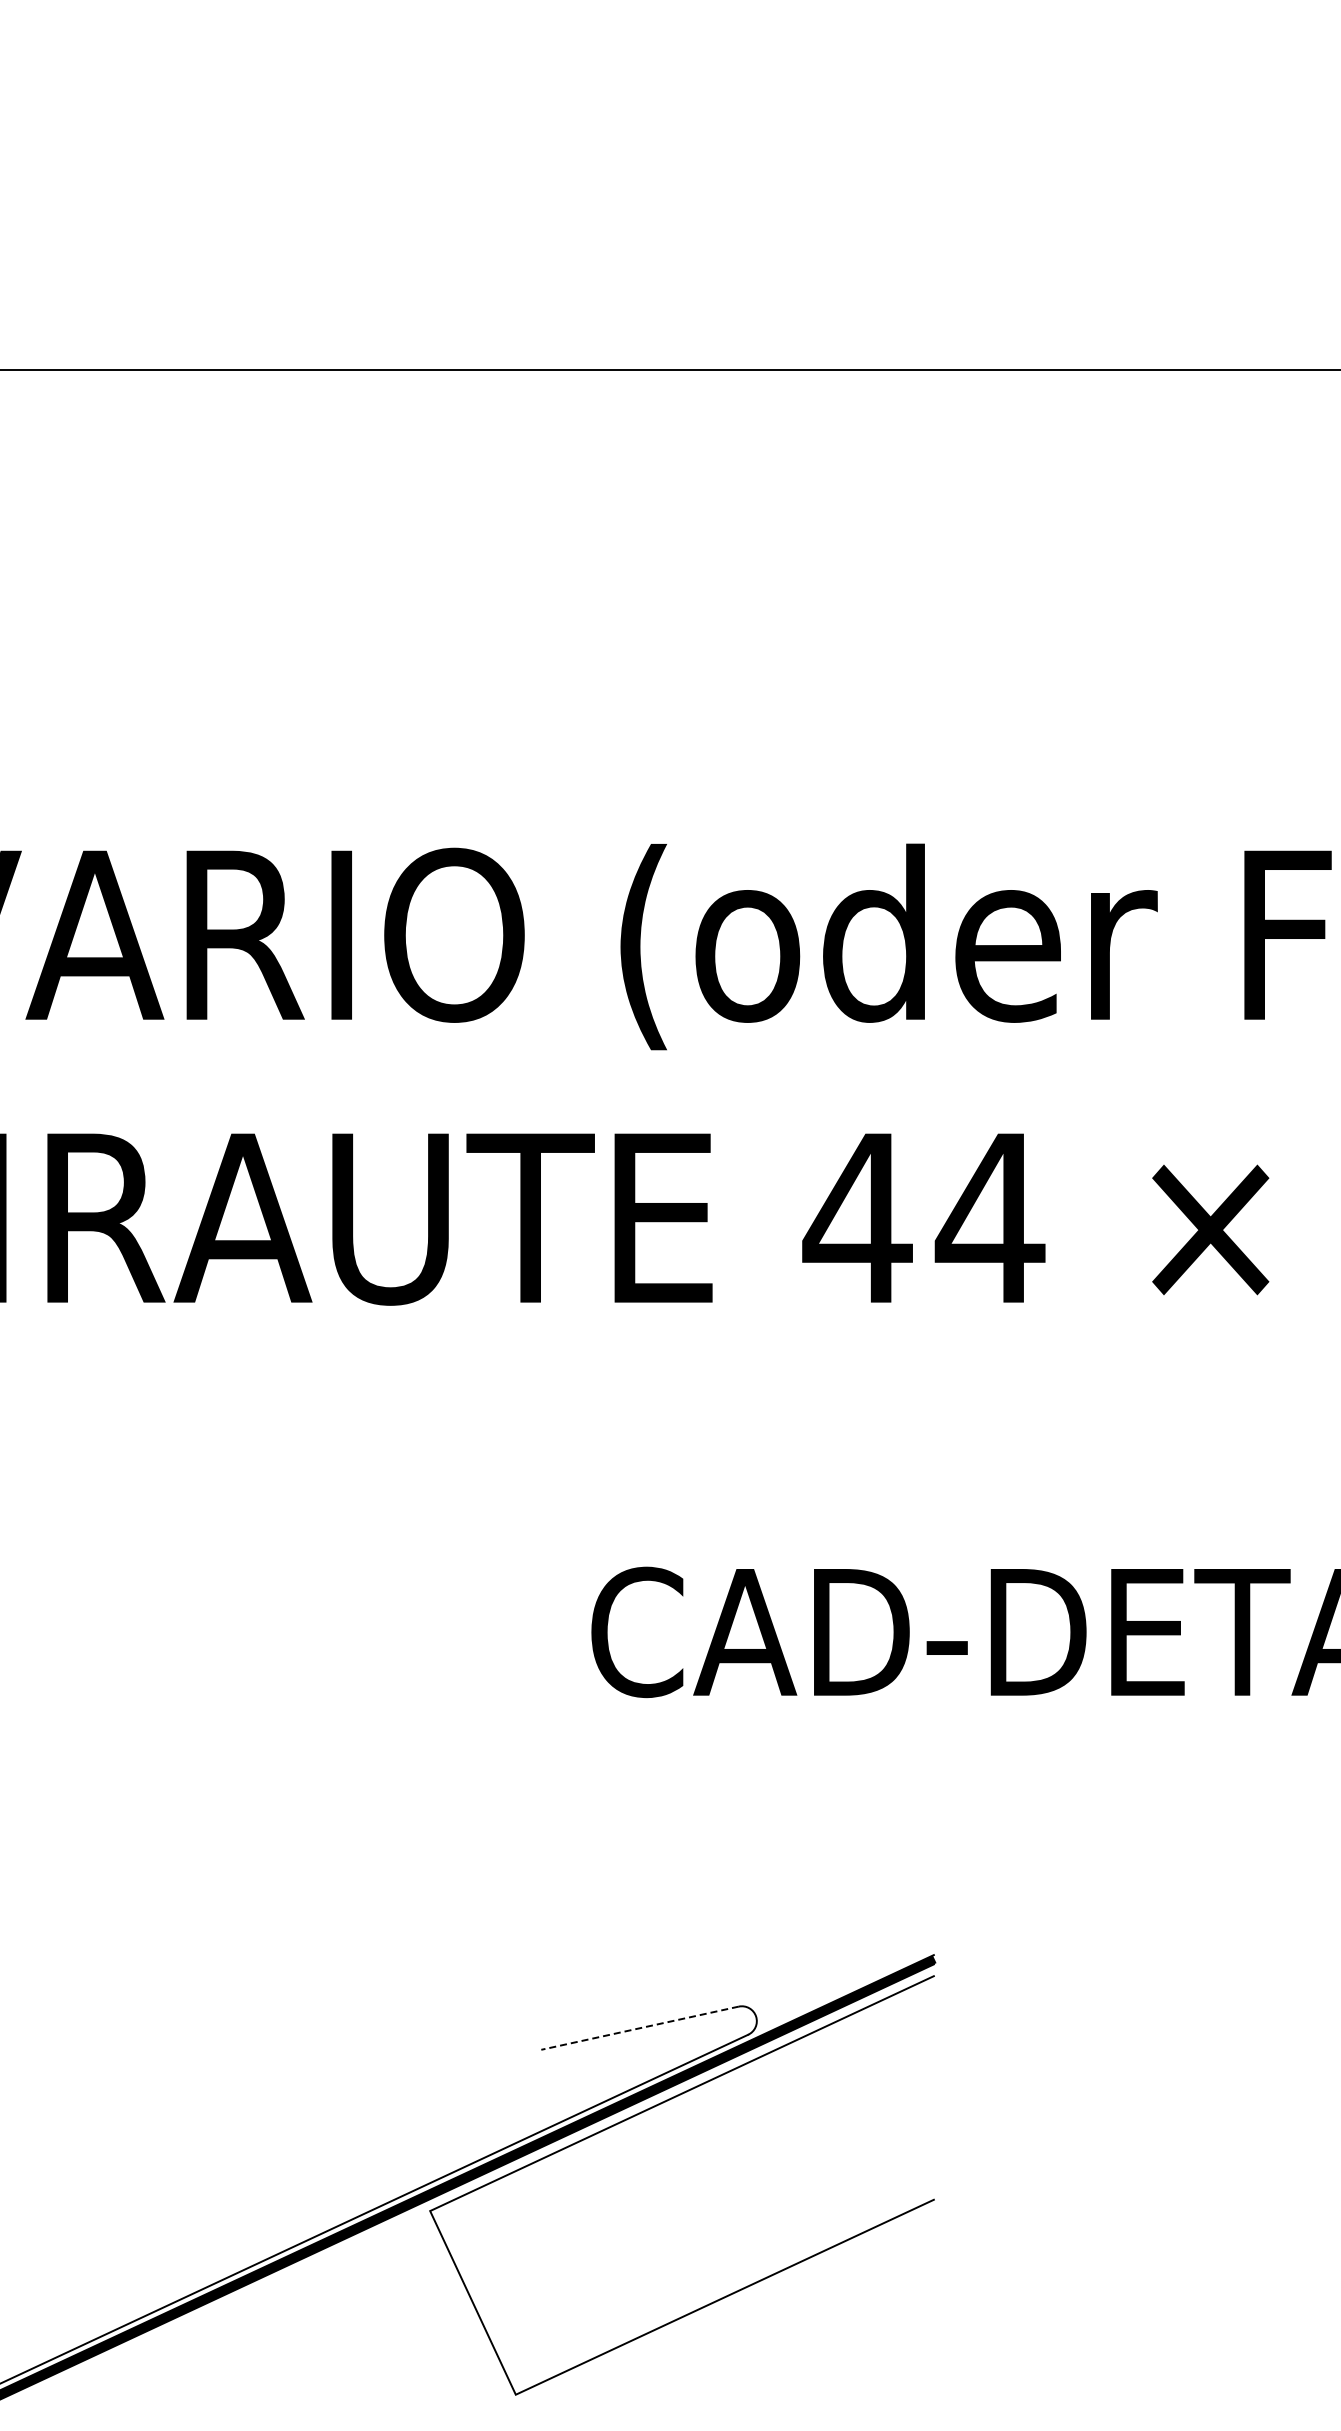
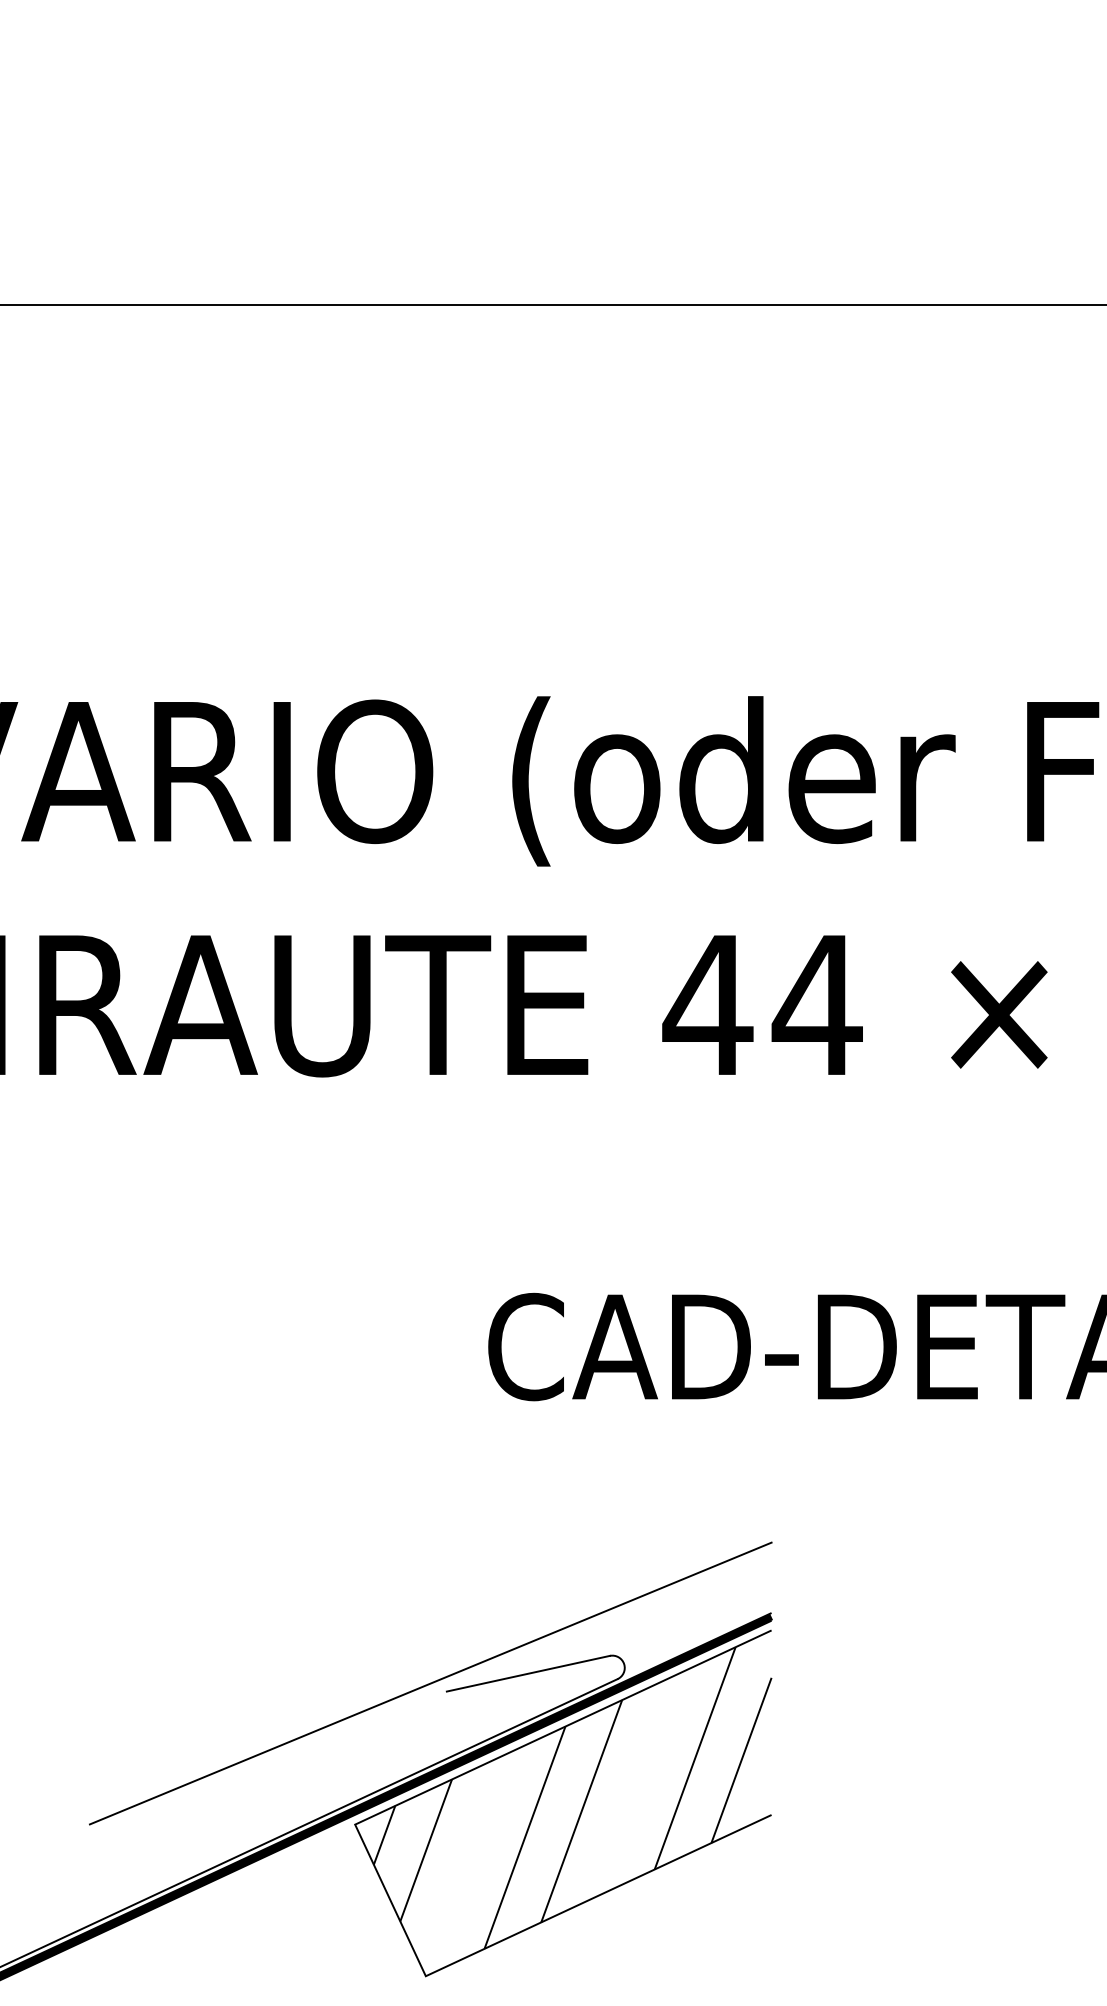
line: (639, 2028) -> (527, 1673), dashed -> solid
line: (521, 2039) -> (430, 1683), added
hatch: (693, 2178) -> (572, 1797), added

